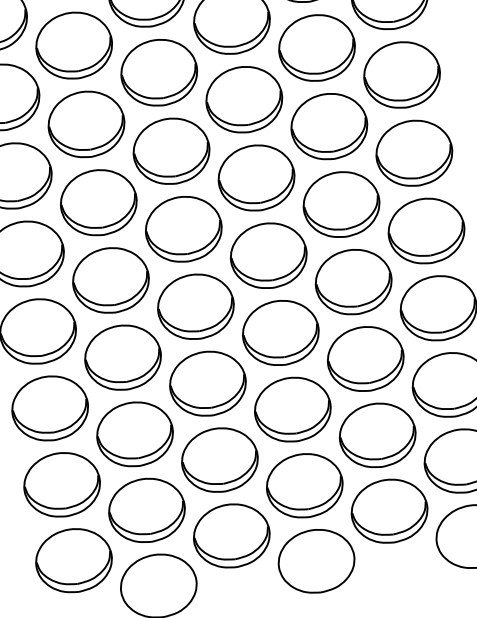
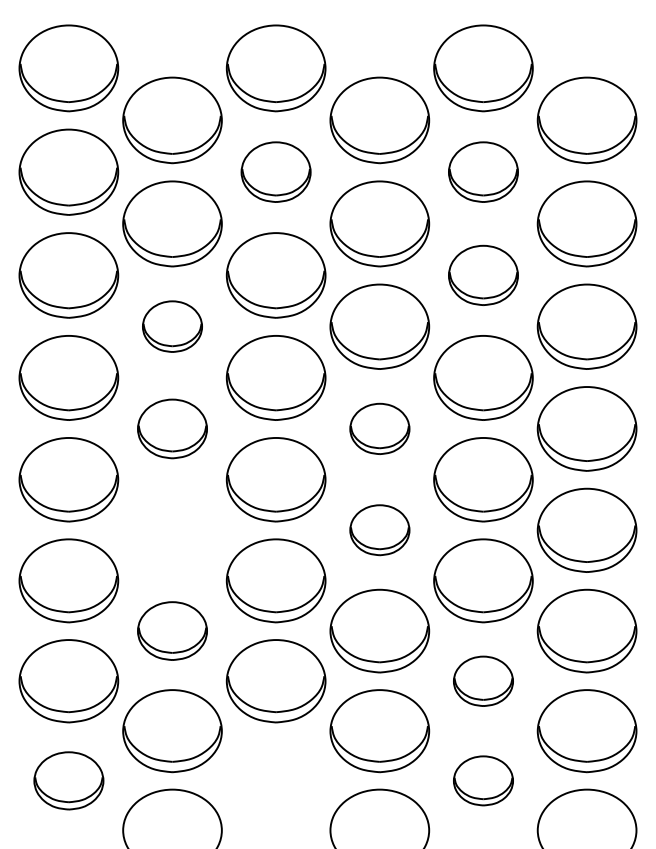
part: (316, 47) -> (483, 171), size x0.7
part: (158, 72) -> (275, 171), size x0.7
part: (329, 126) -> (483, 275), size x0.7
part: (98, 202) -> (172, 326), size x0.6
part: (268, 255) -> (379, 428), size x0.6
part: (110, 280) -> (172, 428), size x0.7
part: (280, 332) -> (379, 529), size x0.6
part: (122, 357) -> (172, 529), removed
part: (134, 433) -> (172, 630), size x0.7
part: (377, 435) -> (483, 681), size x0.6
part: (389, 511) -> (483, 780), size x0.6
part: (231, 535) -> (275, 780), removed
part: (73, 560) -> (68, 780), size x0.7

